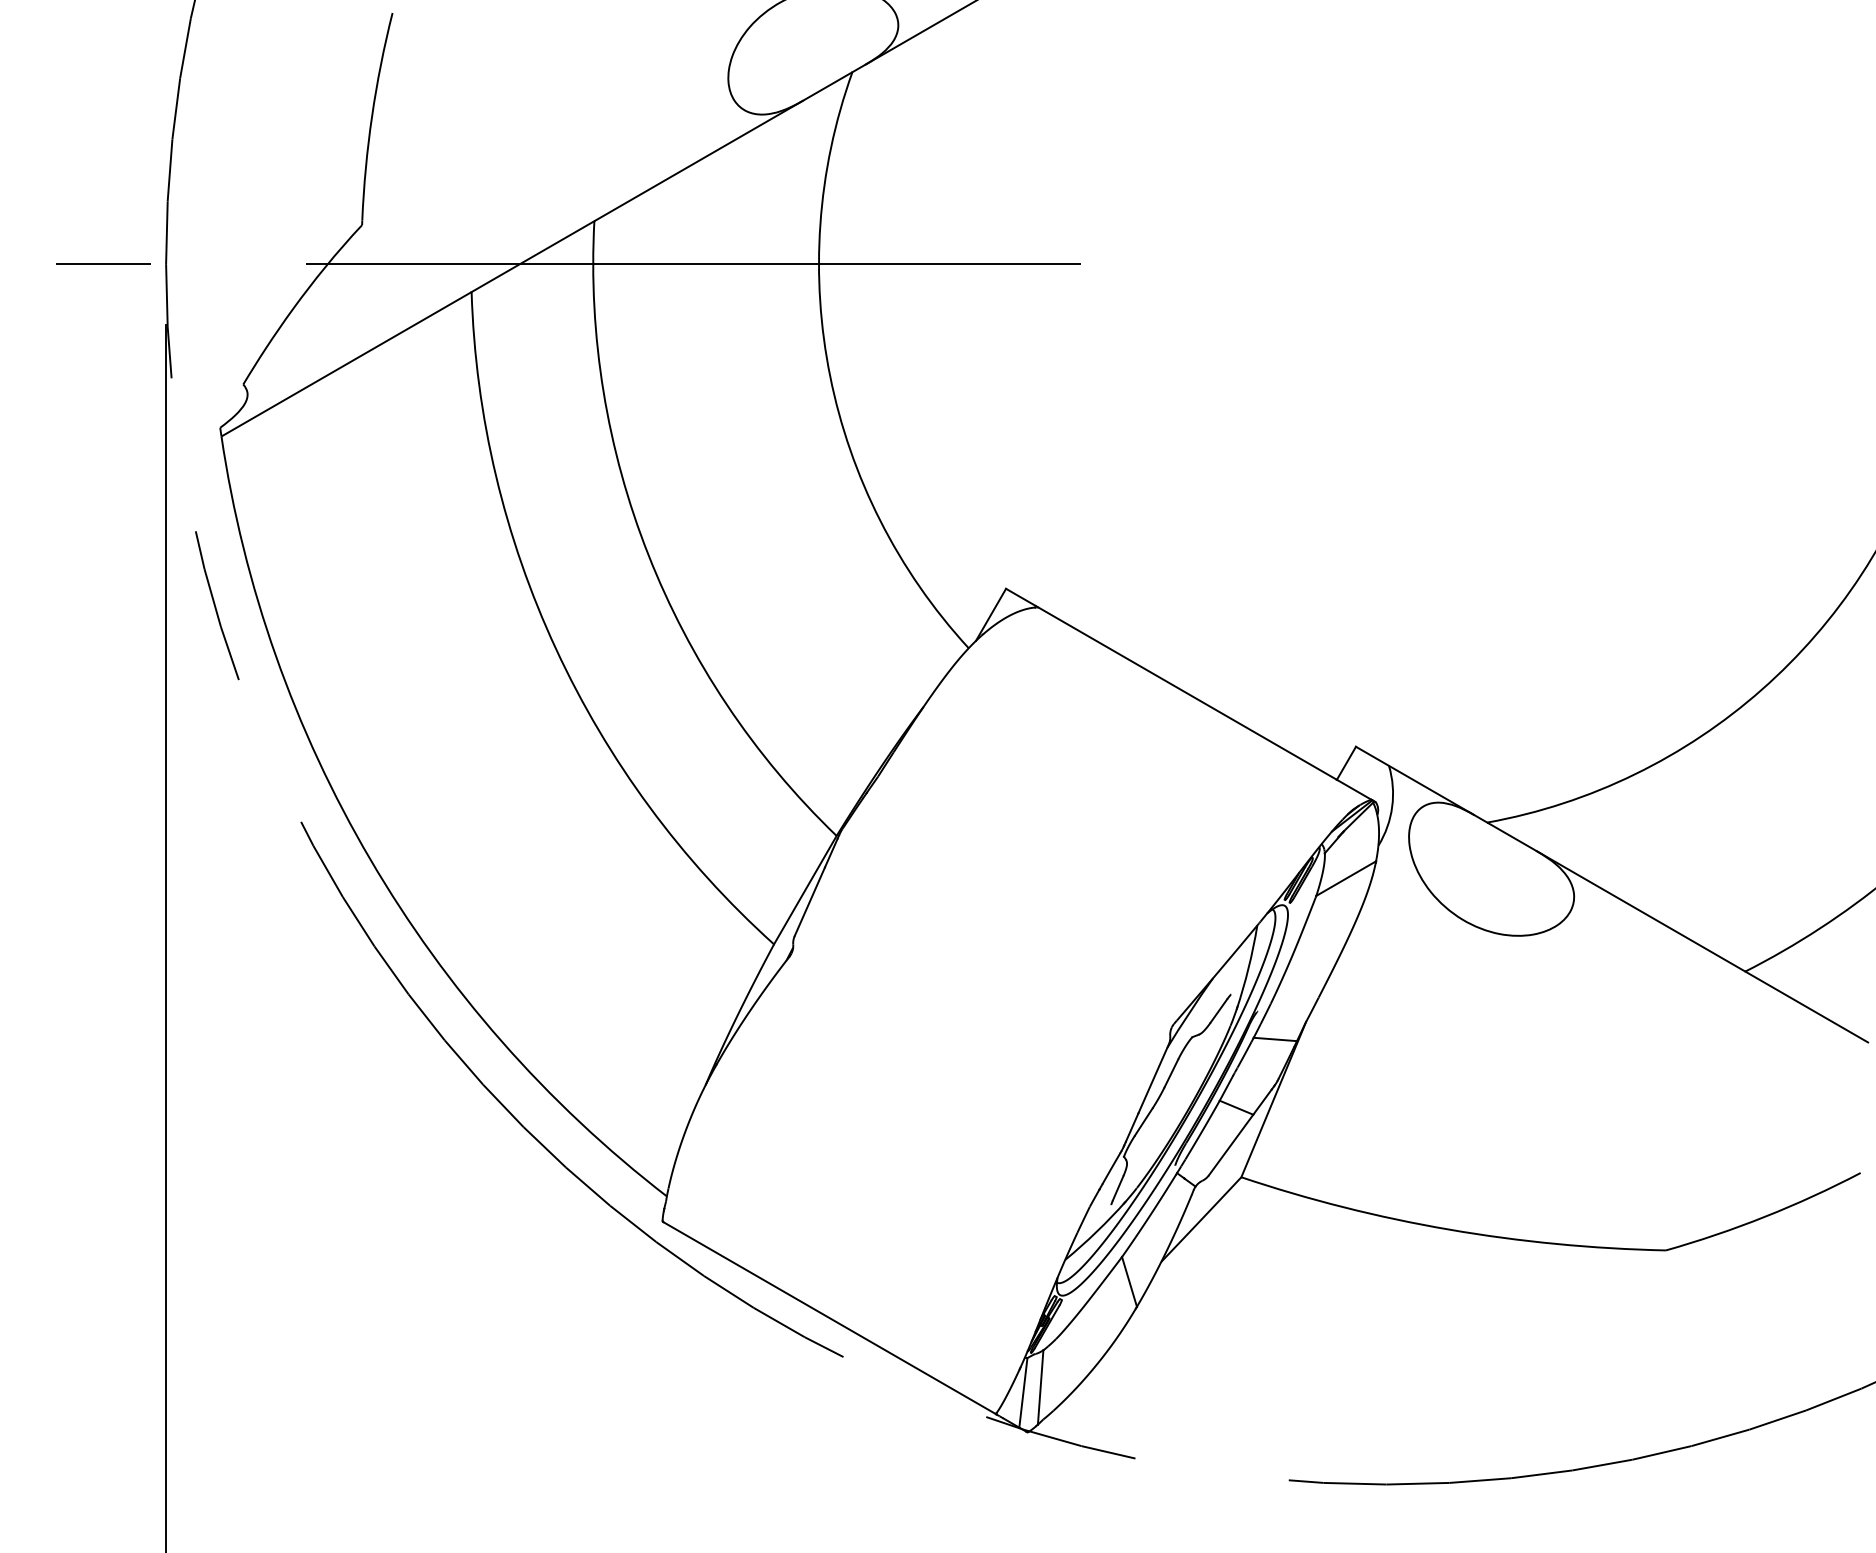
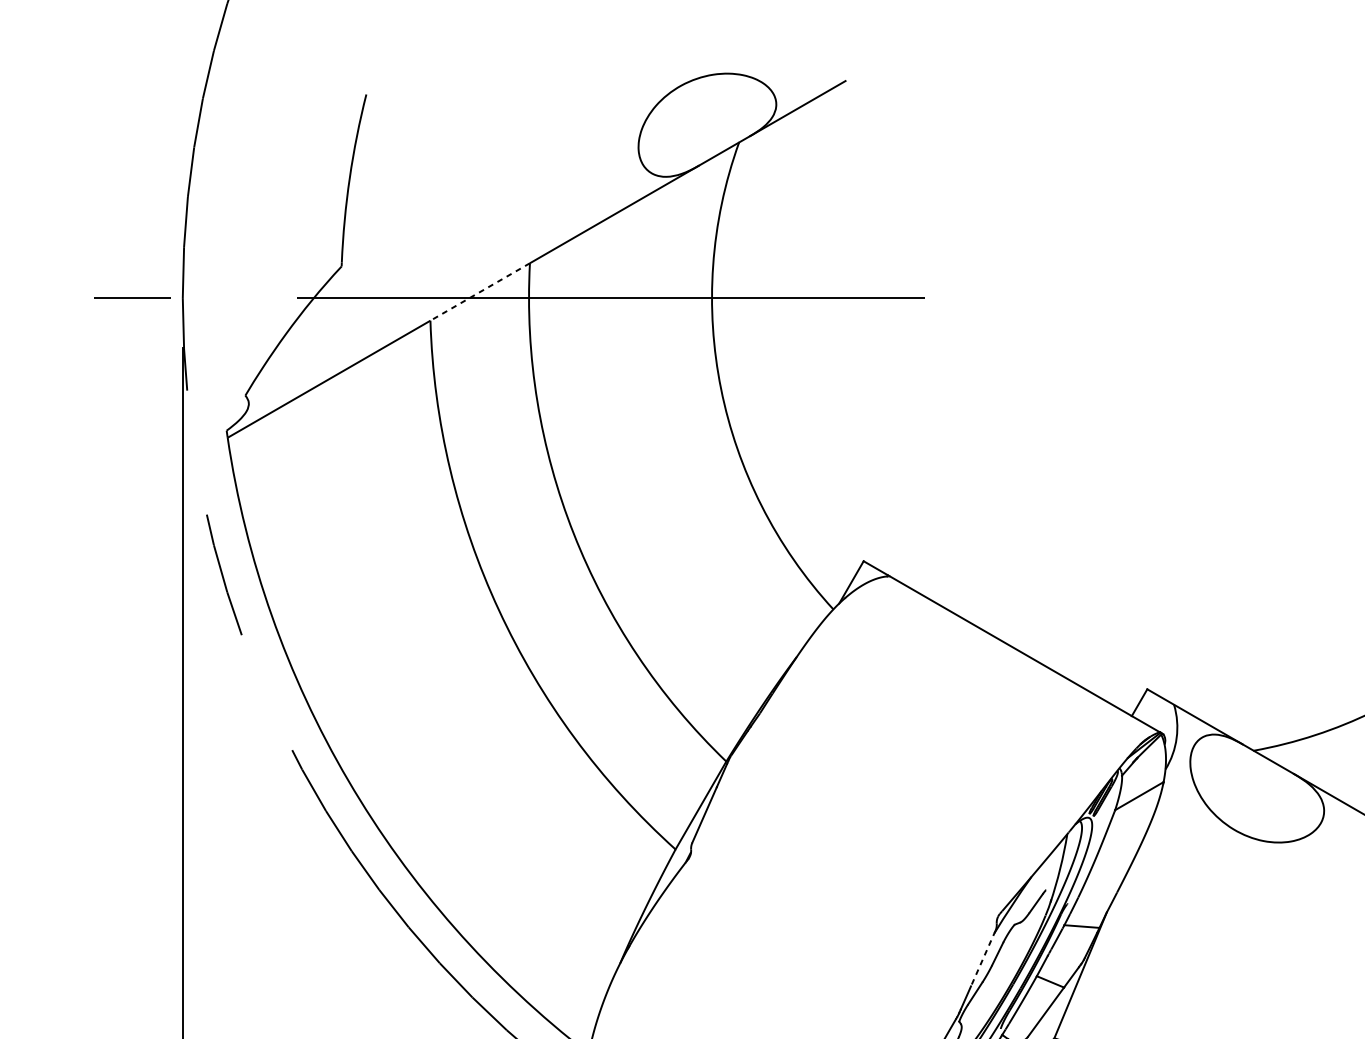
line: (533, 256) -> (480, 291), solid -> dashed
line: (1153, 1079) -> (983, 958), solid -> dashed

